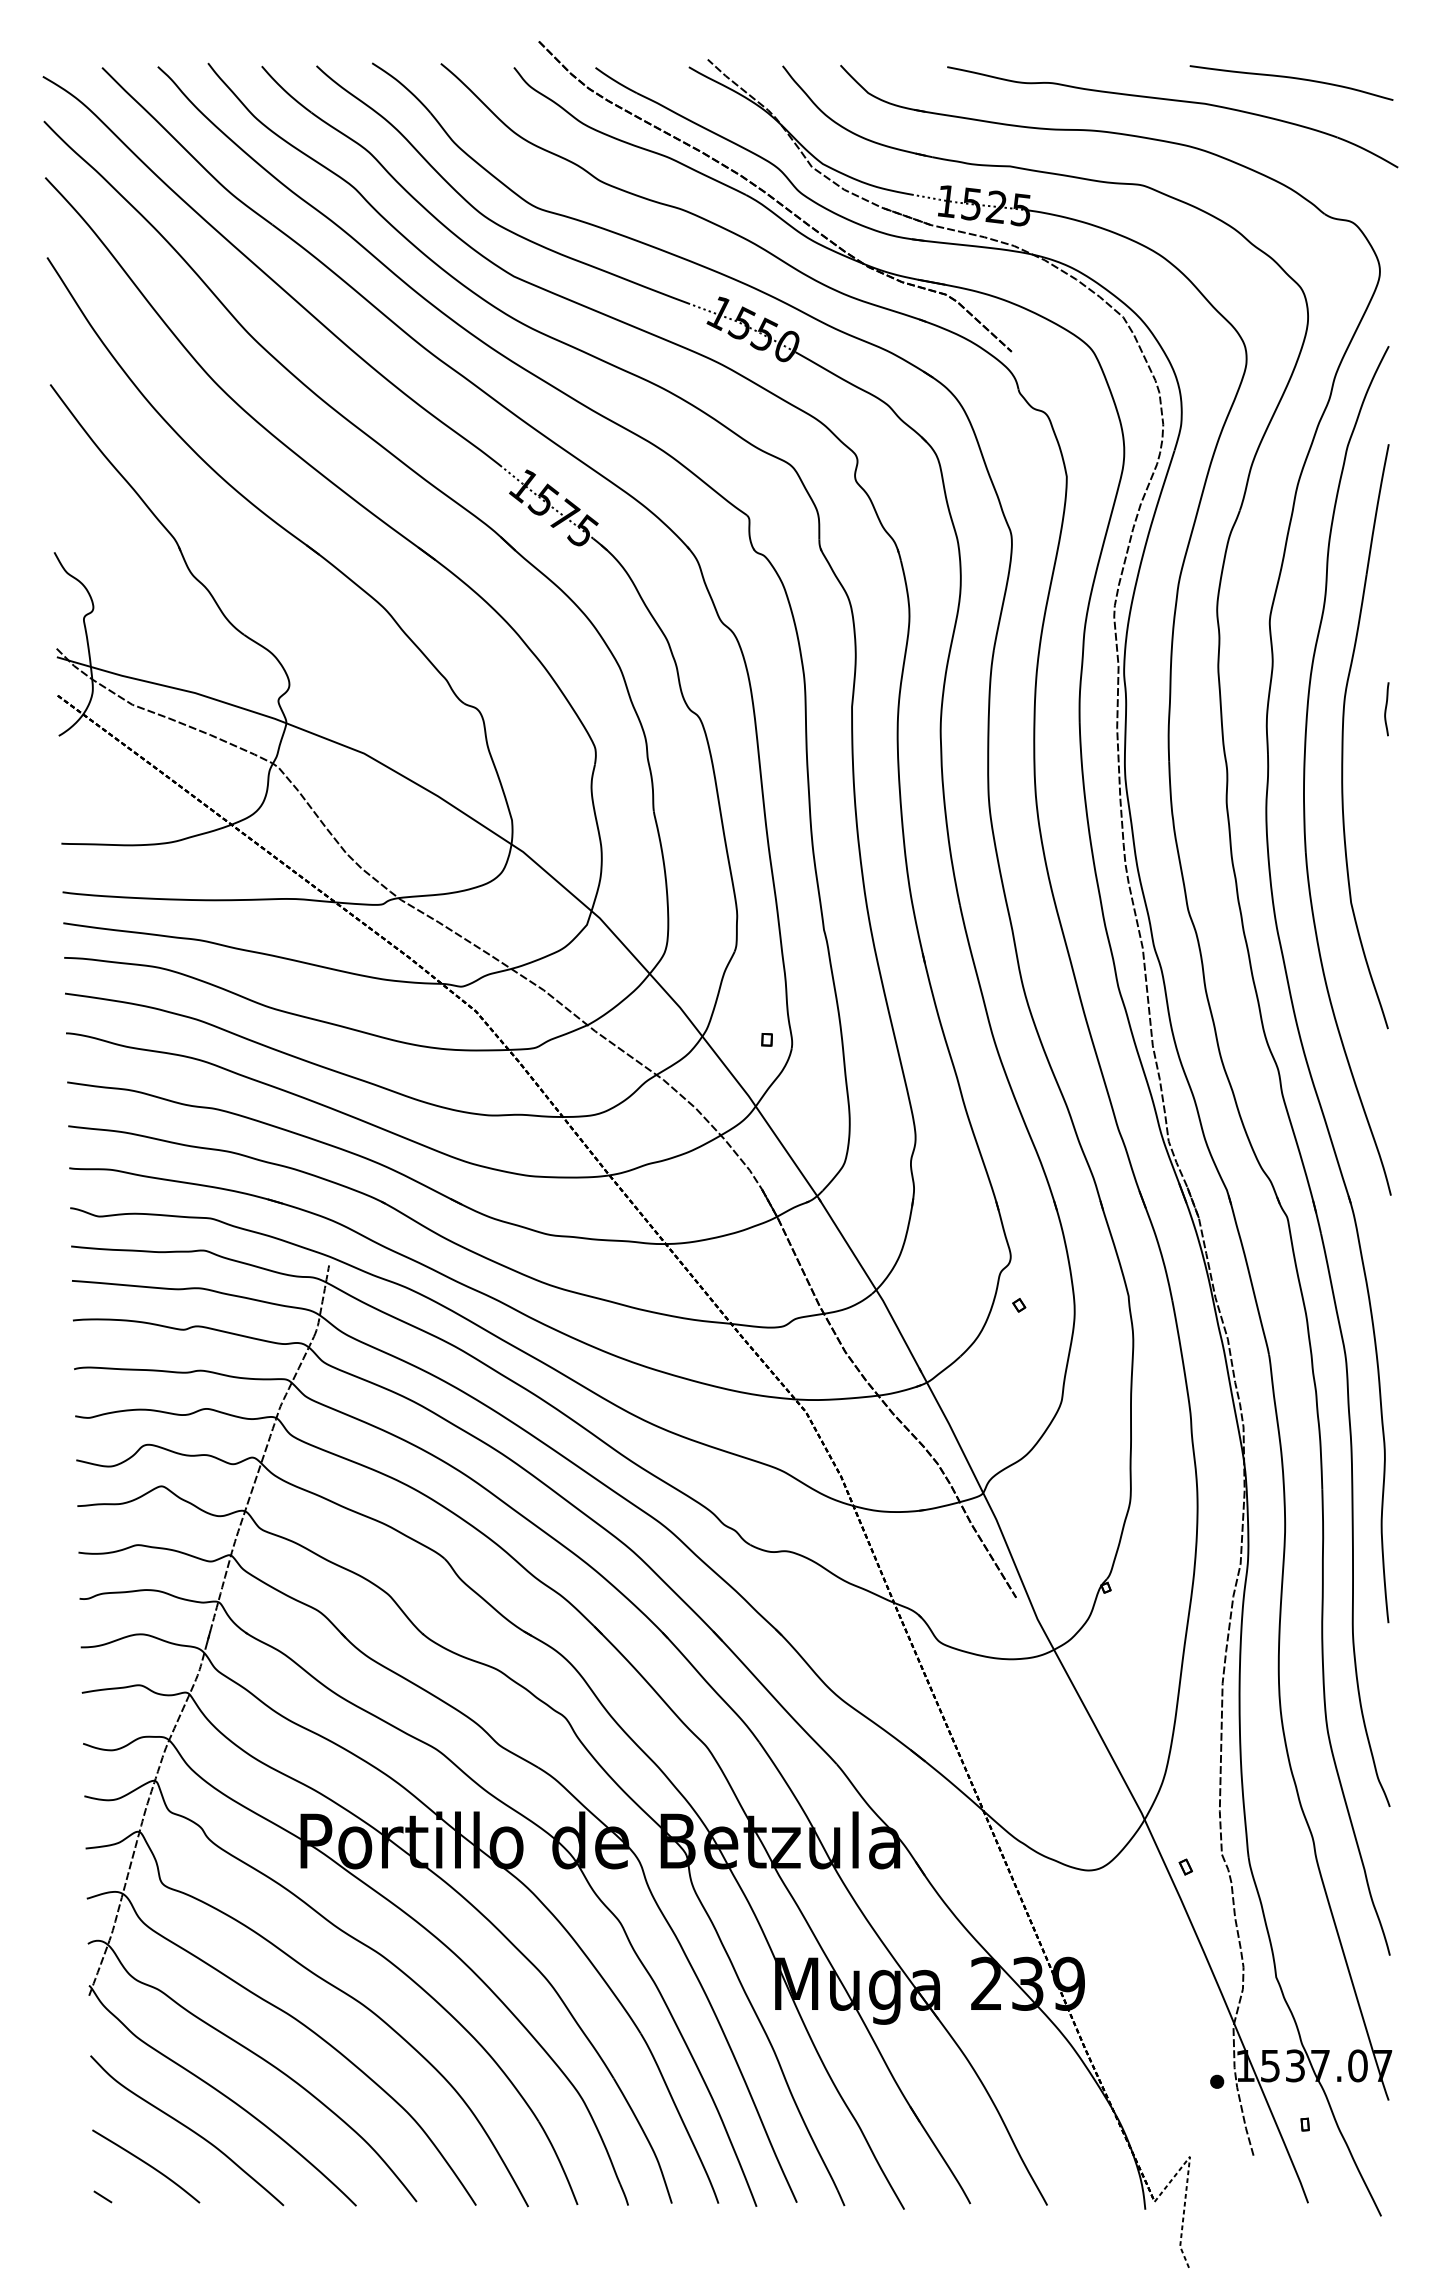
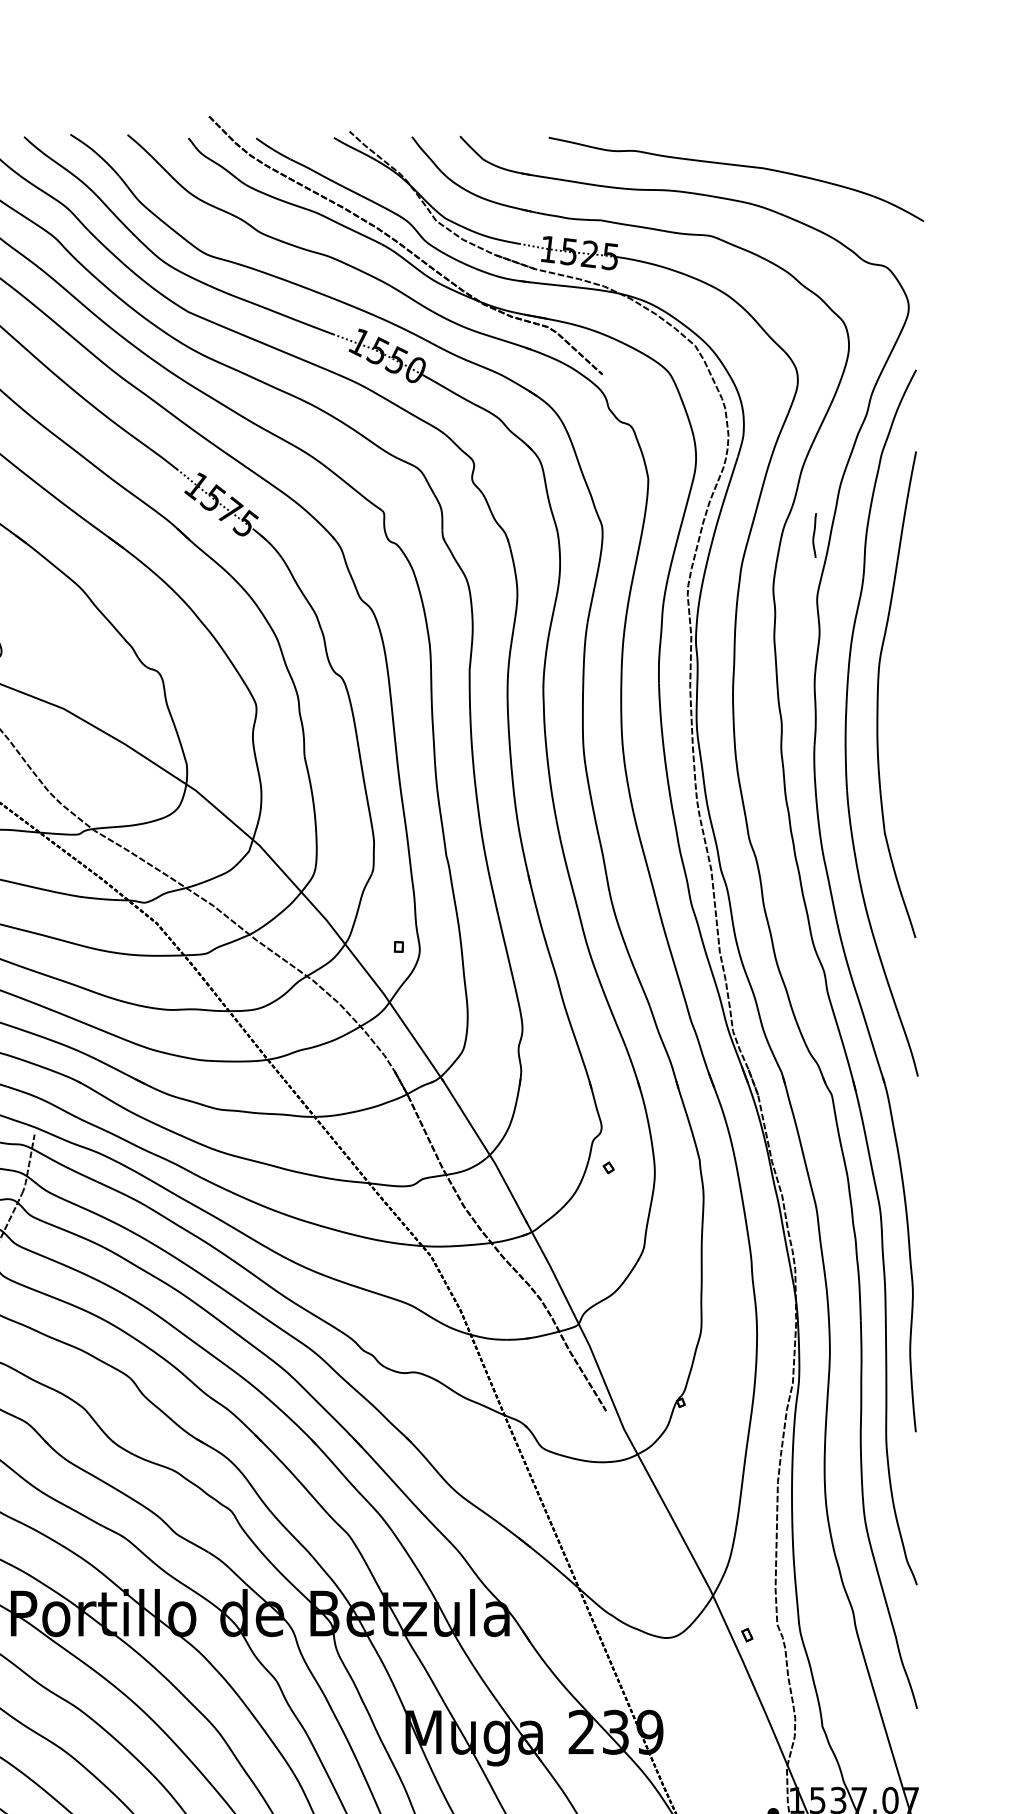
curve: (1291, 78) -> (835, 147), removed
curve: (1386, 709) -> (814, 535), moved

